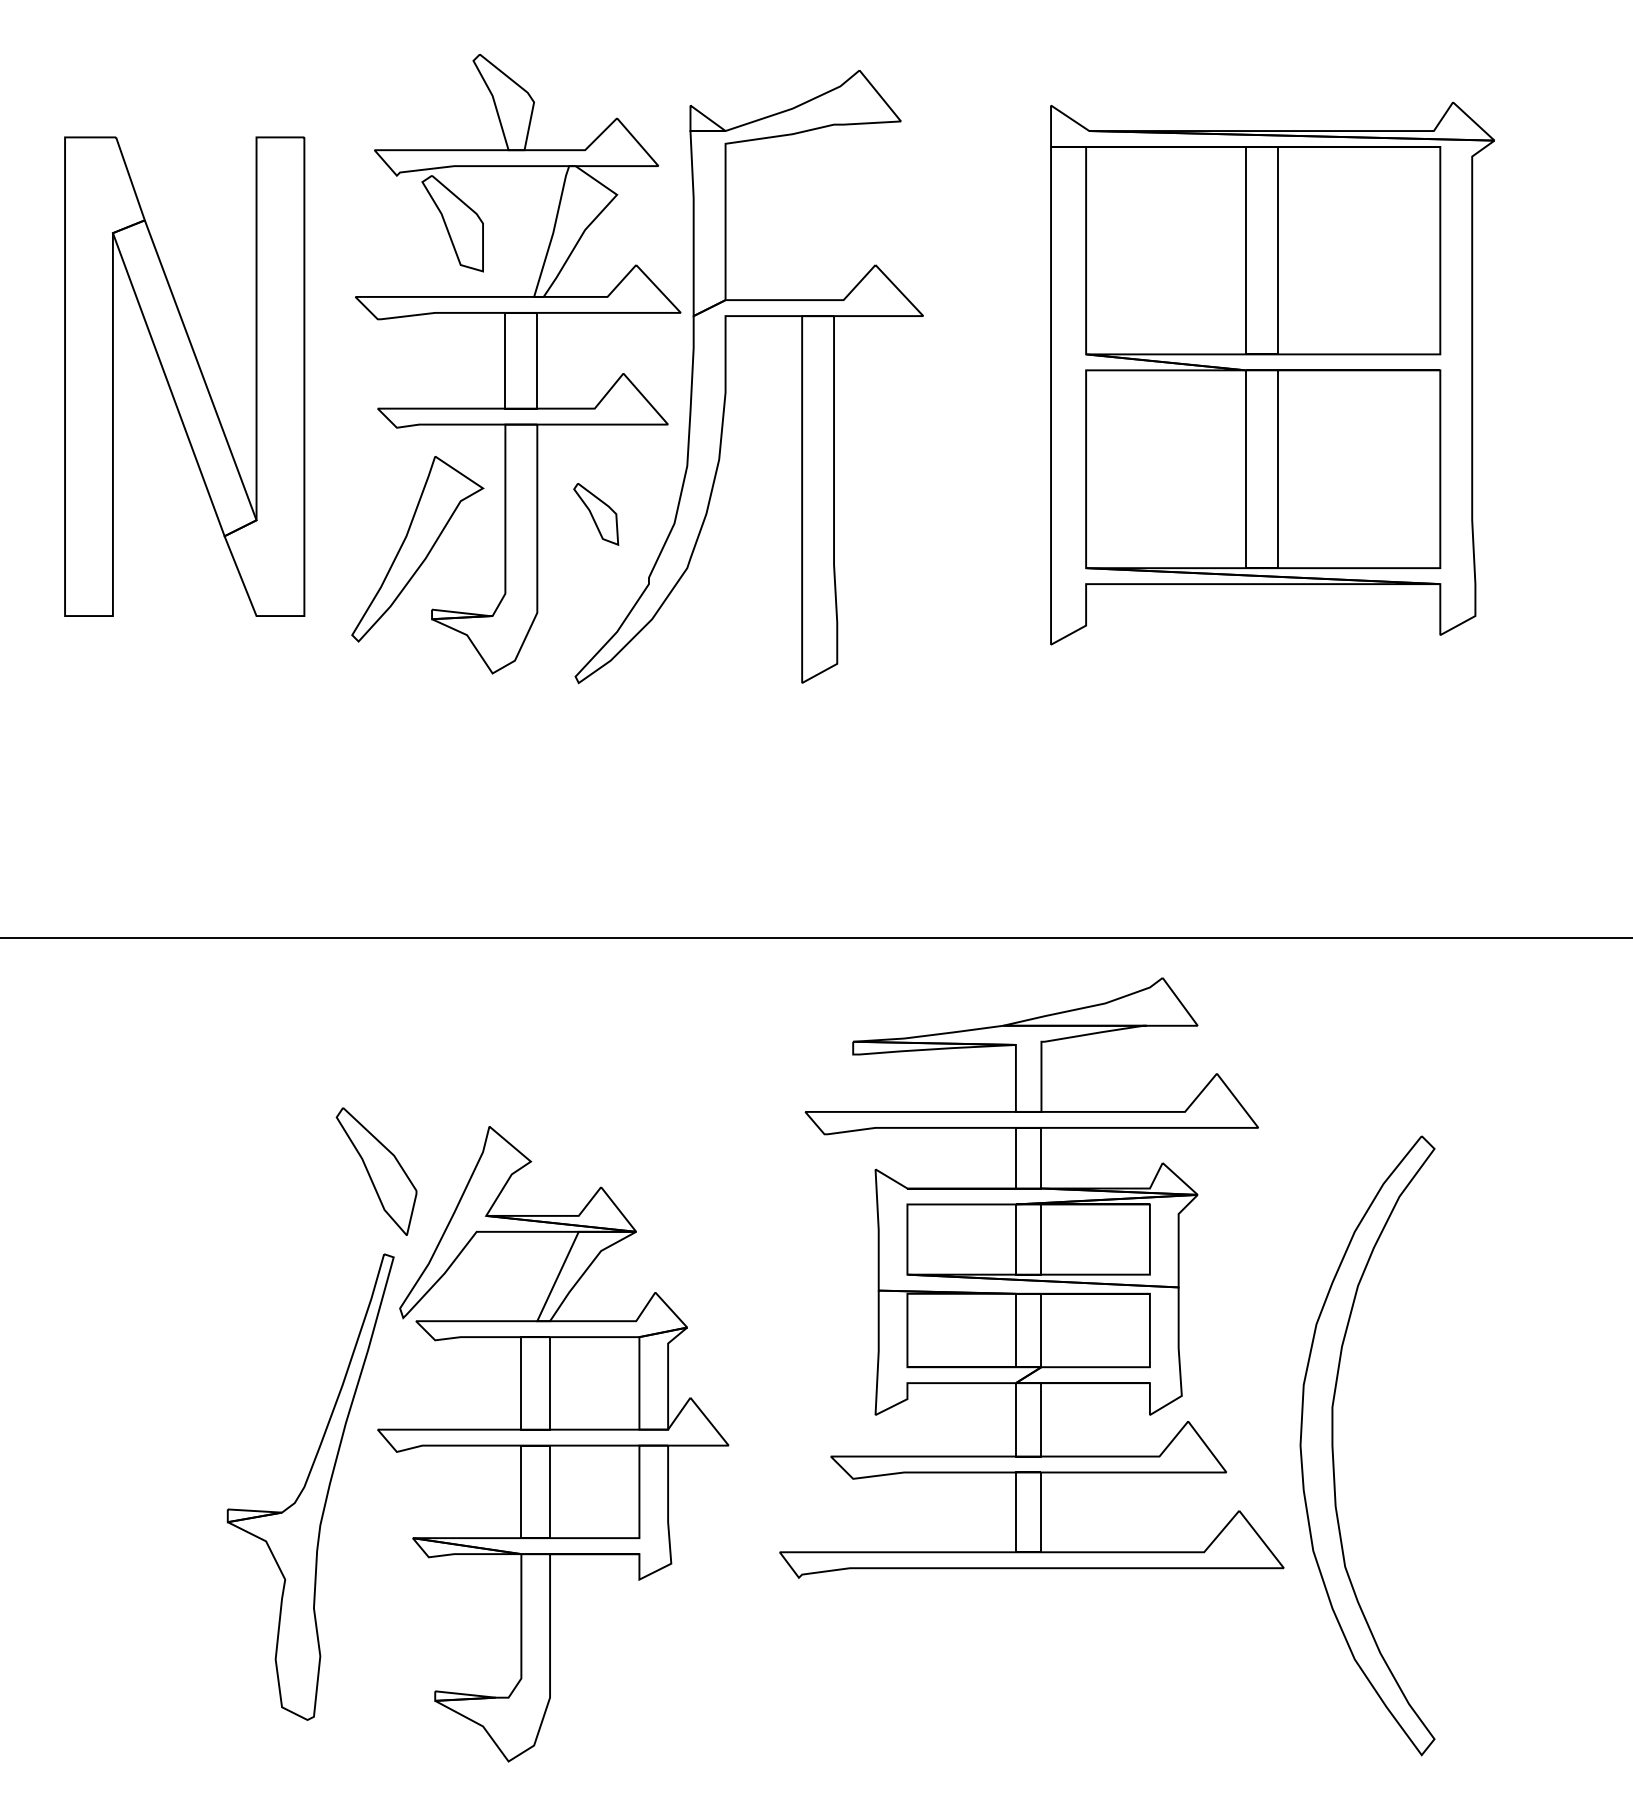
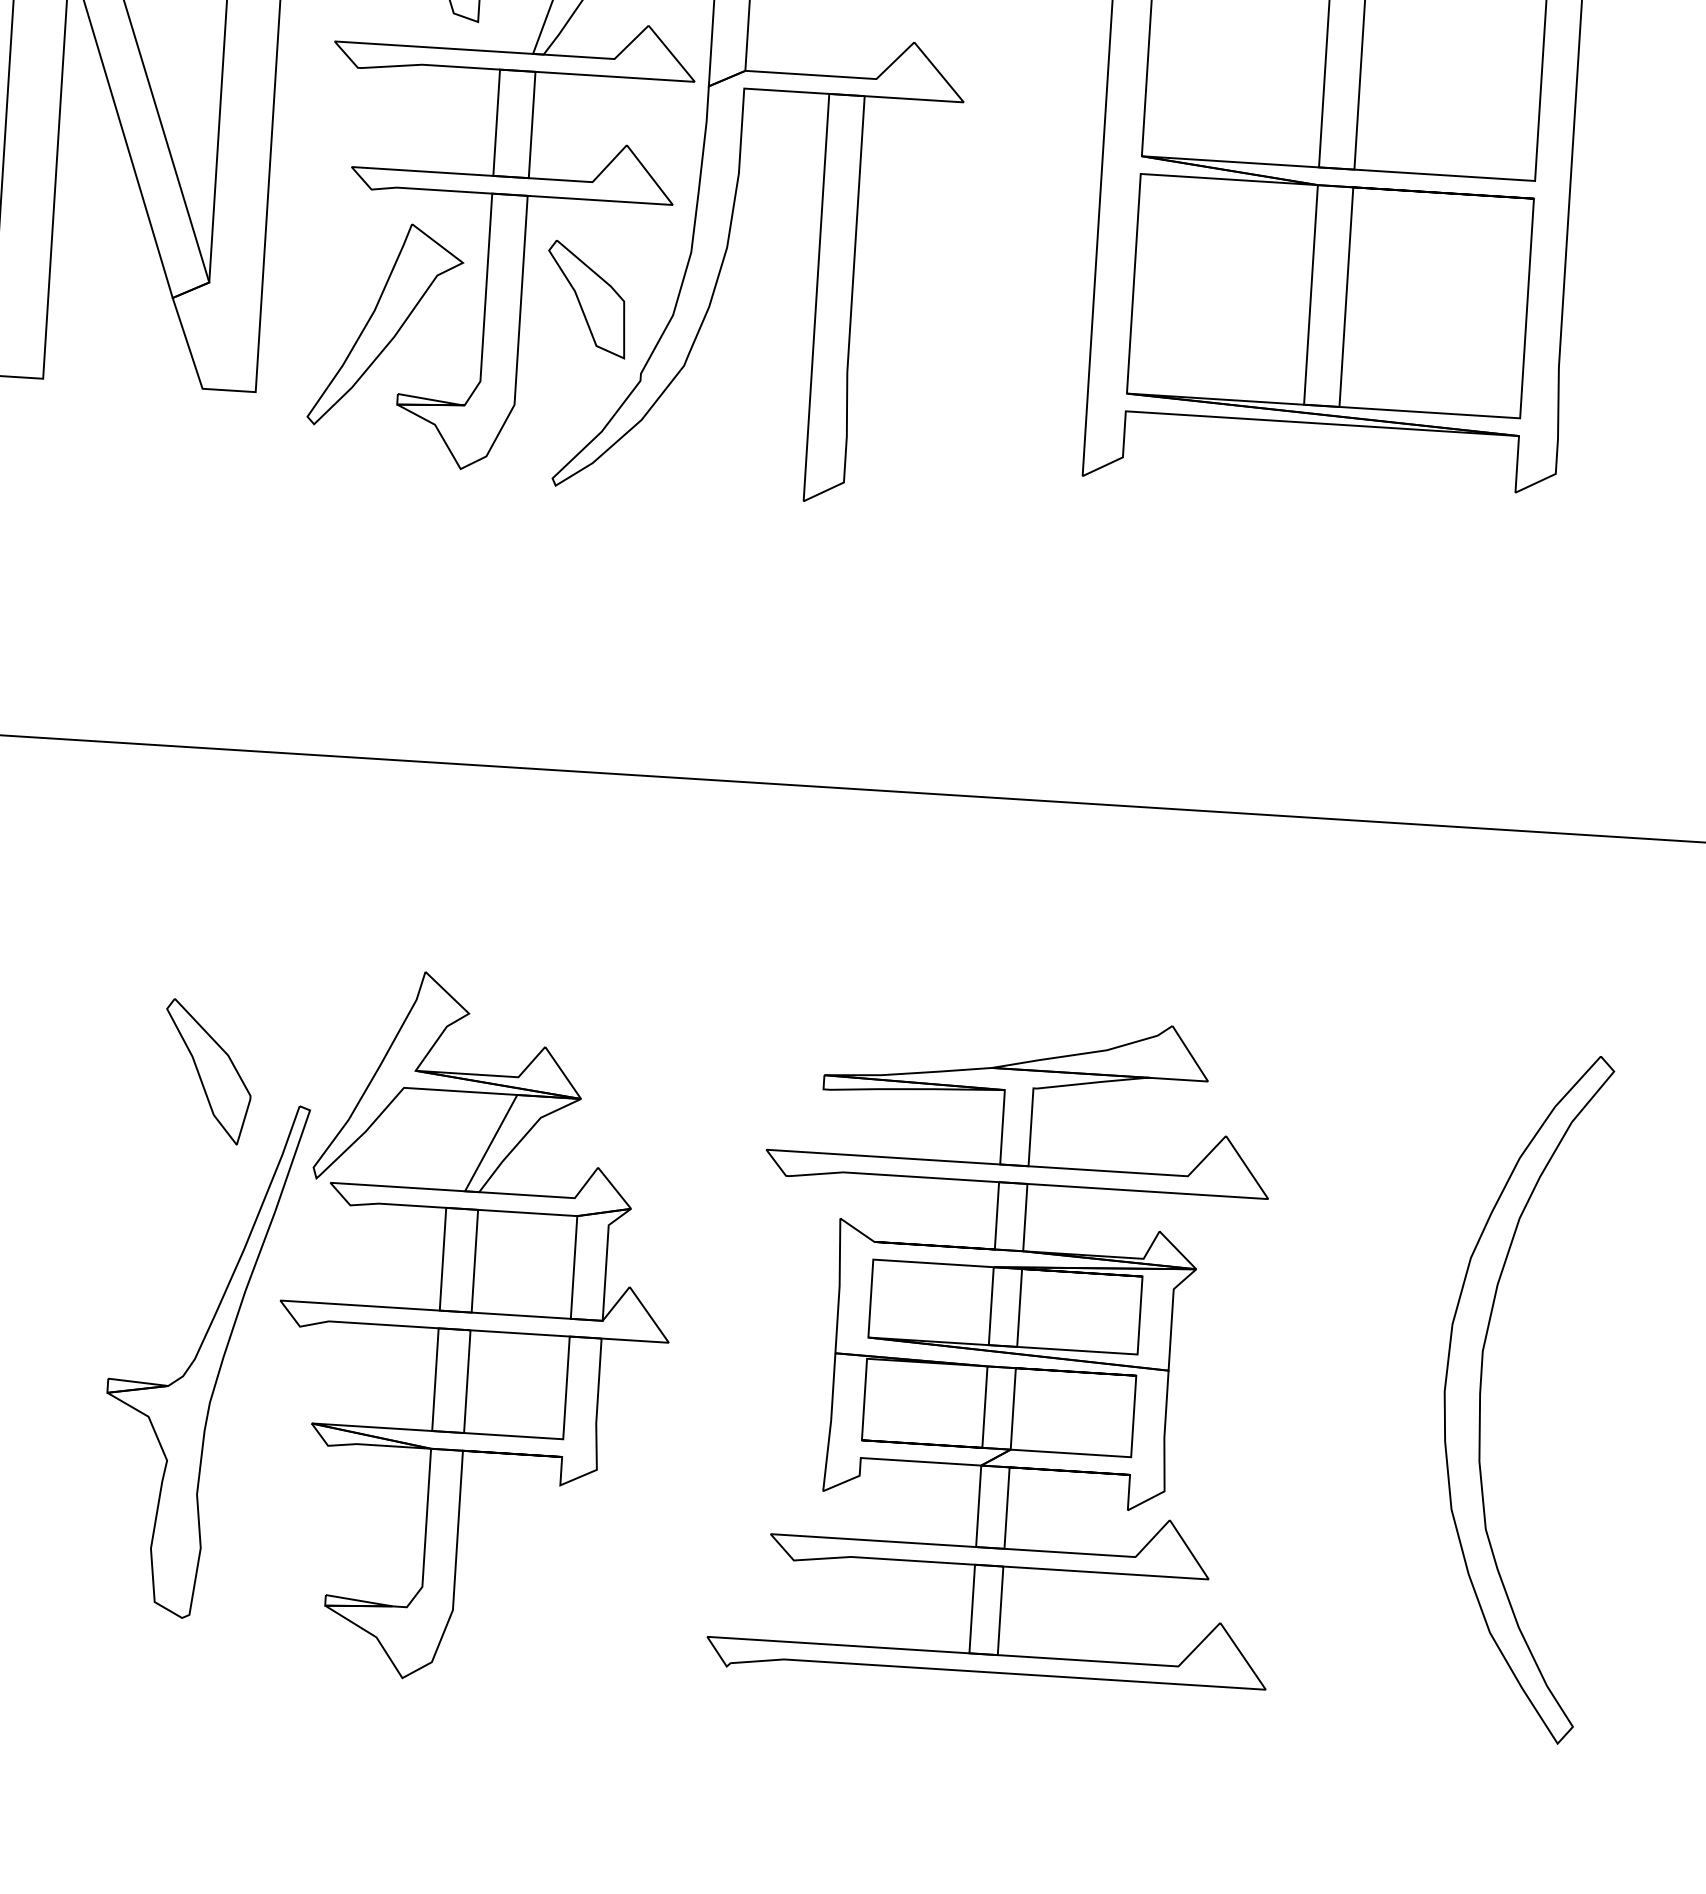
part: (595, 514) -> (586, 299), size x1.67
part: (376, 1171) -> (207, 1071), moved
part: (1031, 1277) -> (1005, 1349), moved
part: (1333, 1445) -> (1481, 1393), moved

